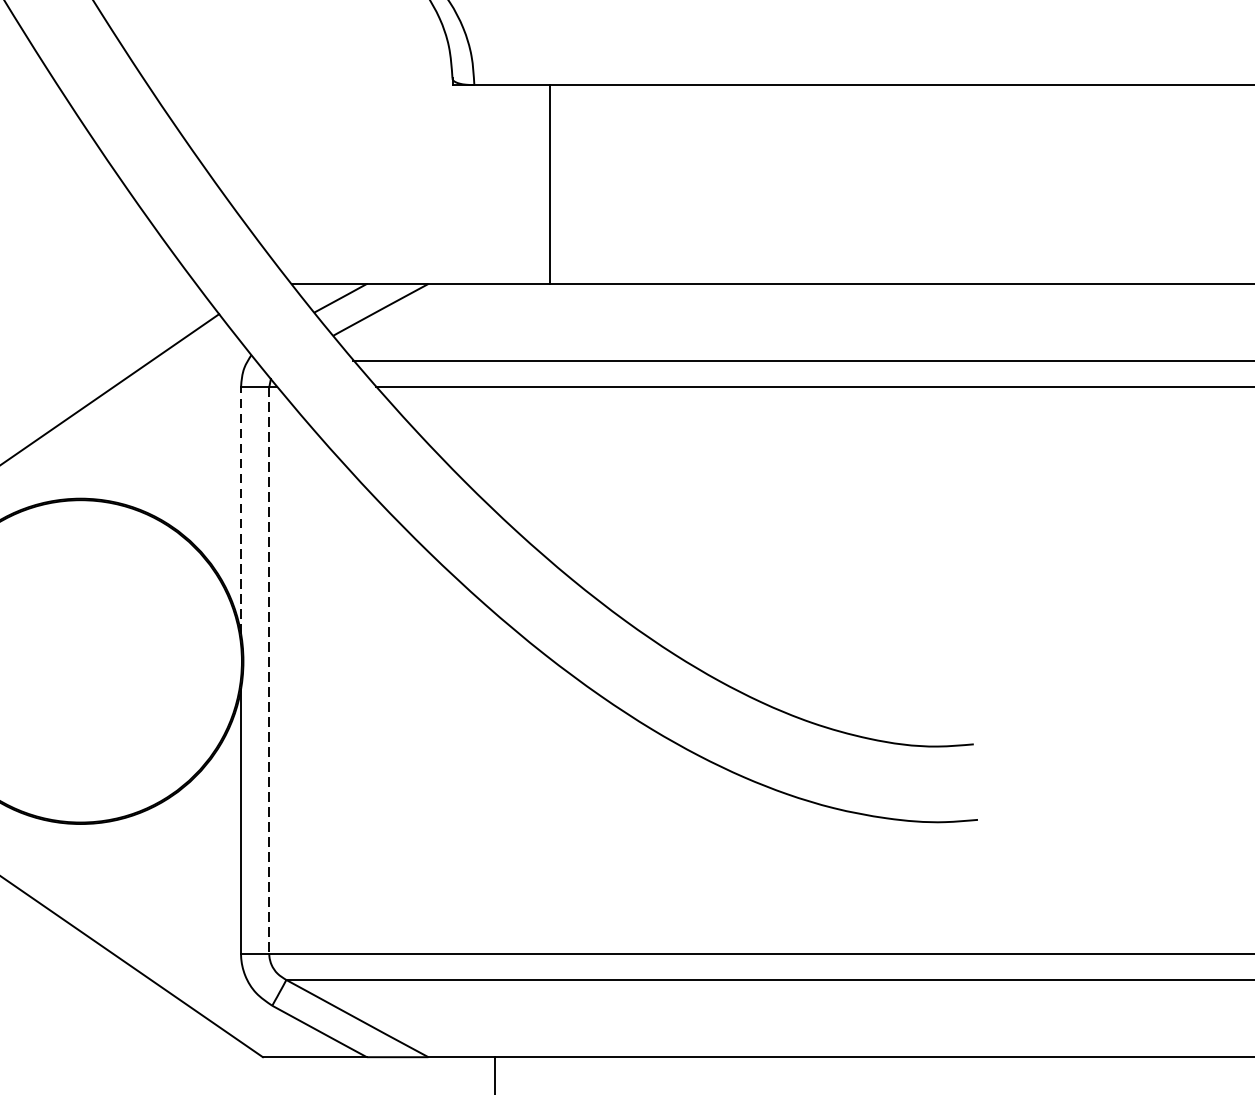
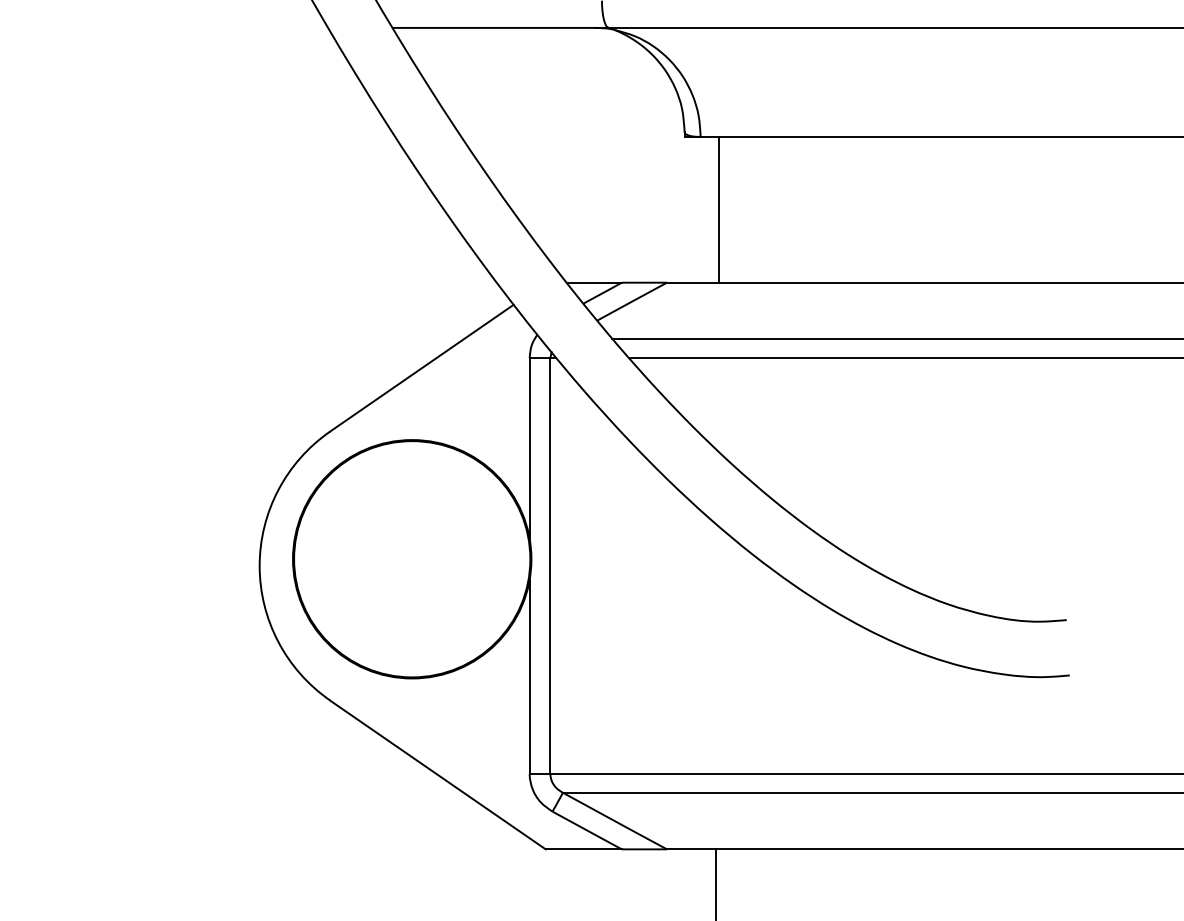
line: (549, 184) -> (718, 209), moved
line: (240, 510) -> (529, 448), dashed -> solid
line: (269, 671) -> (550, 566), dashed -> solid

